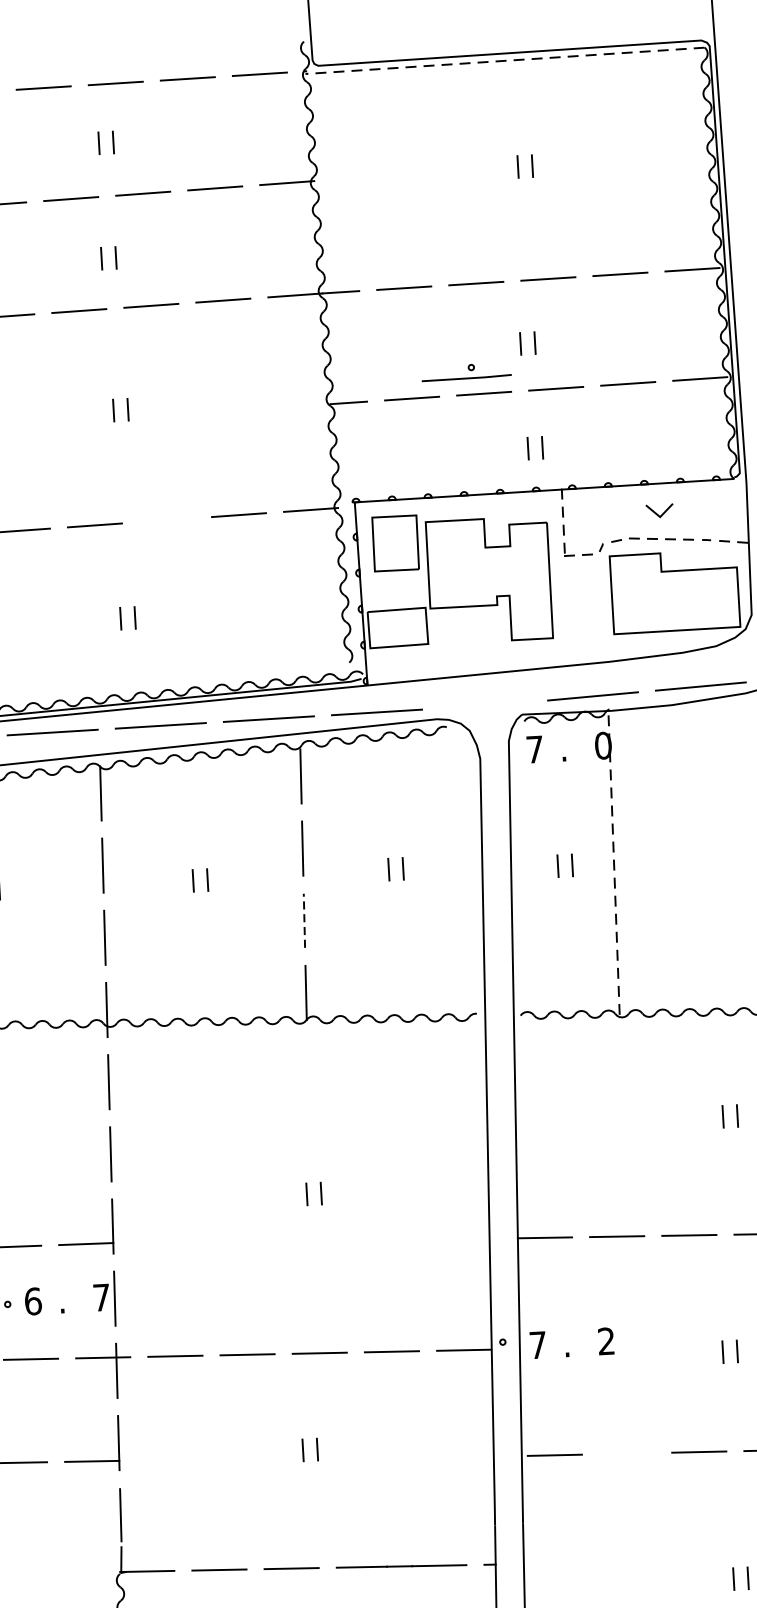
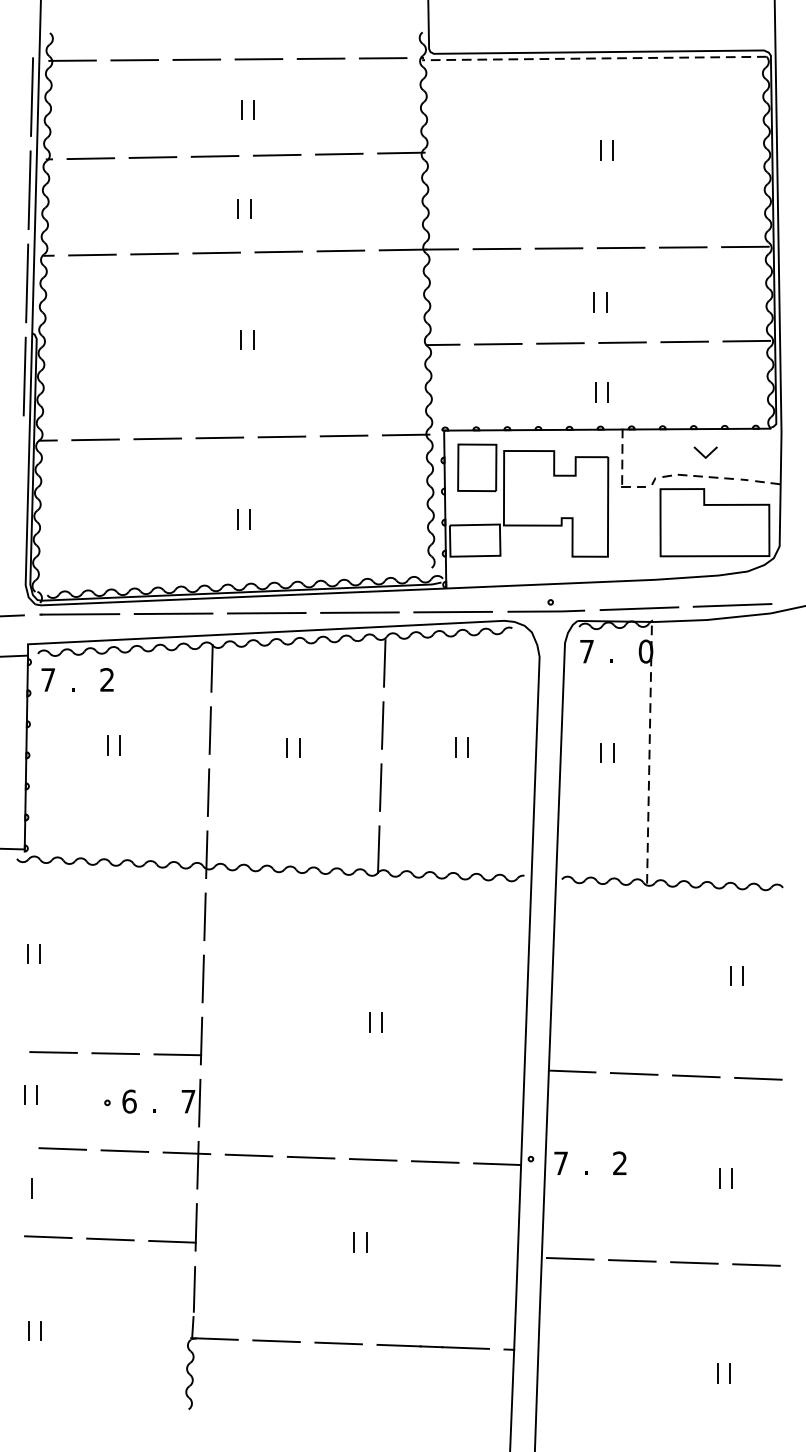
part: (466, 371) -> (546, 605), moved
line: (166, 519) -> (281, 436), added
line: (304, 920) -> (380, 787), dashed -> solid
line: (627, 1453) -> (632, 1260), added

